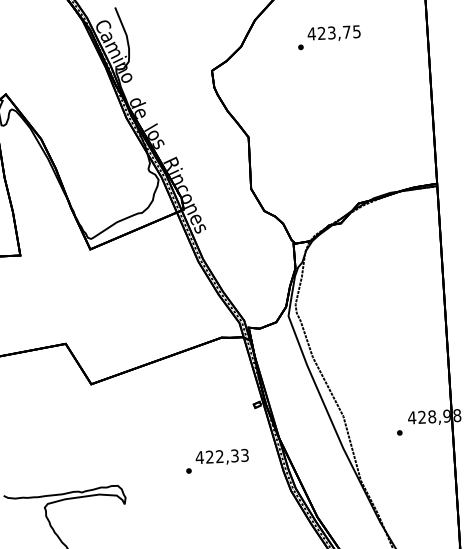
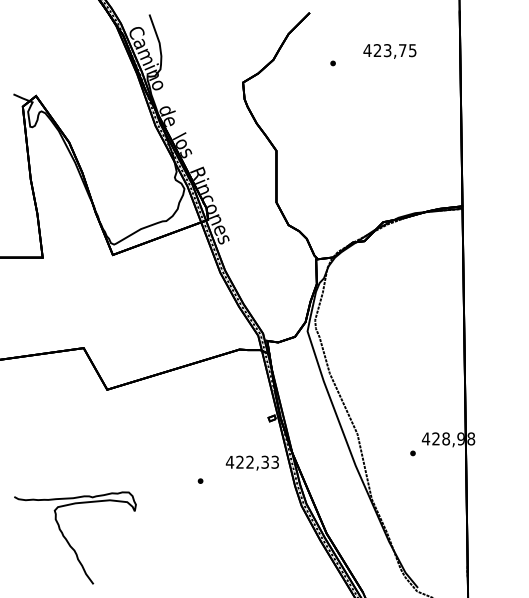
text: (333, 33) -> (389, 51), moved
text: (221, 456) -> (251, 462), moved

